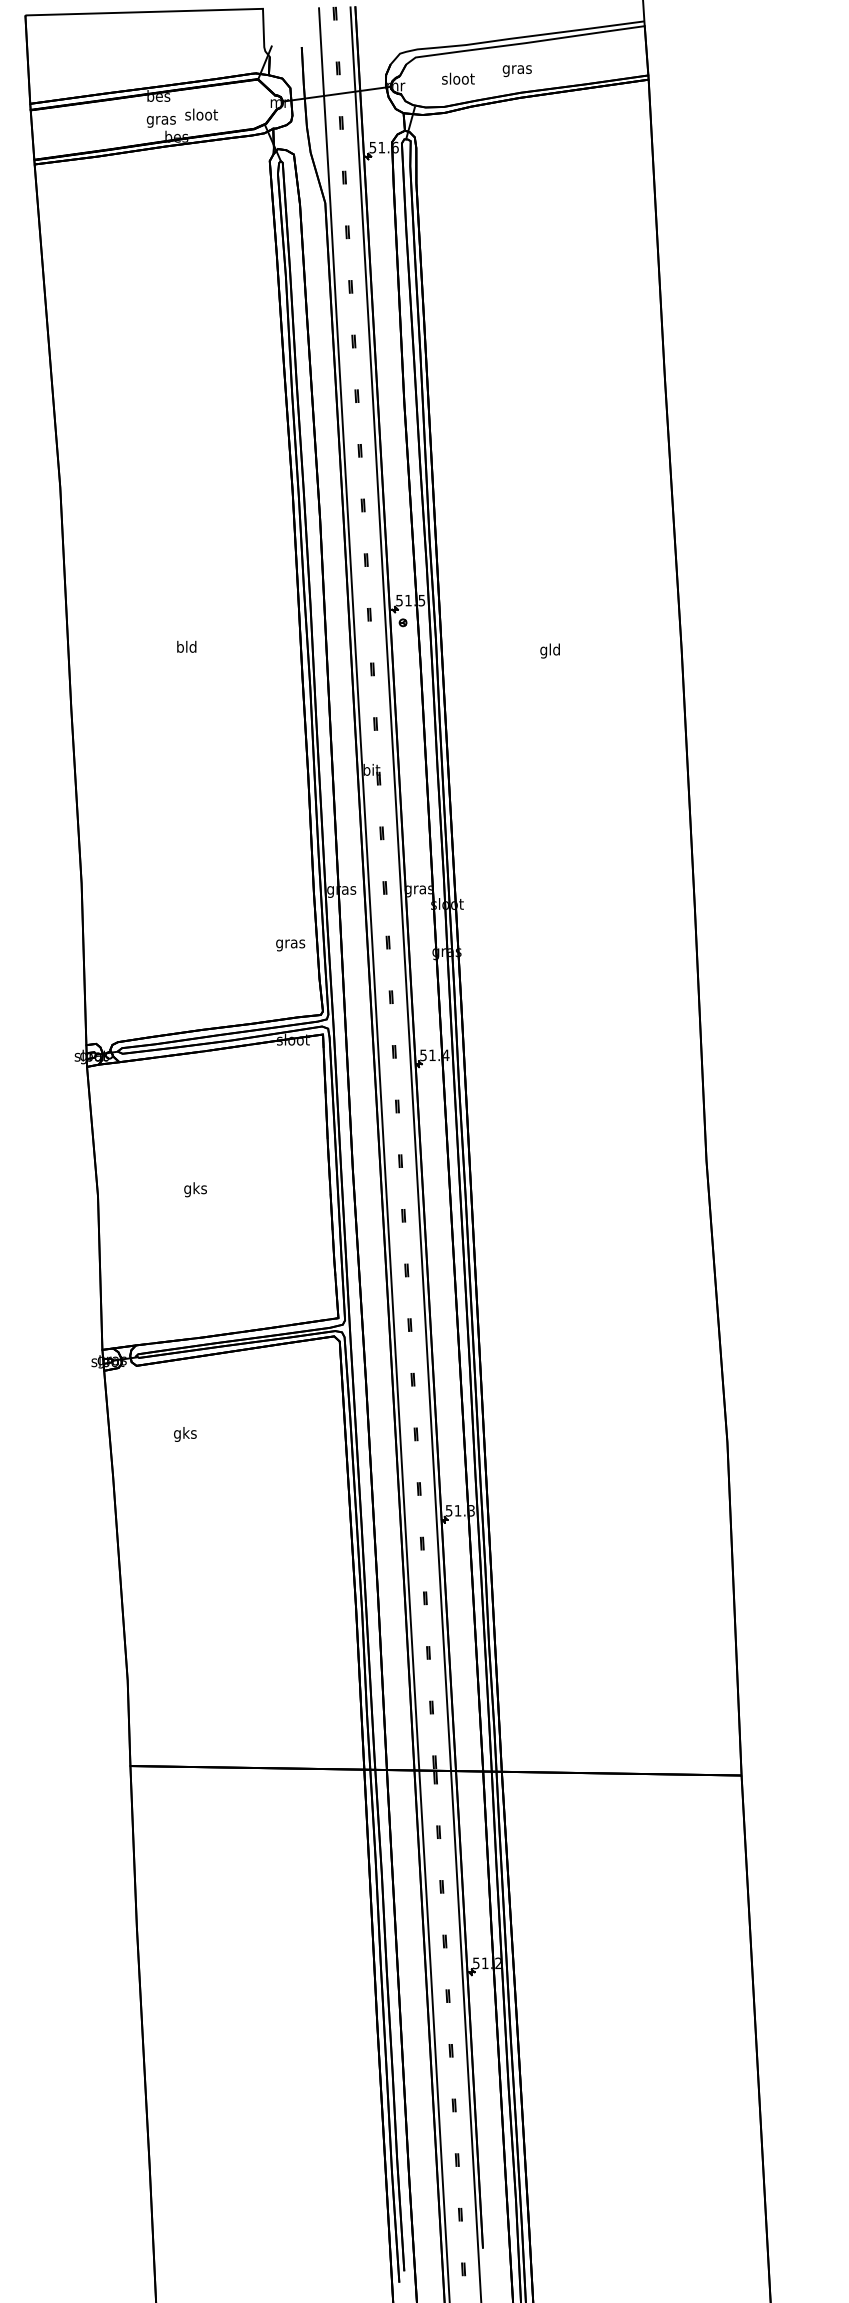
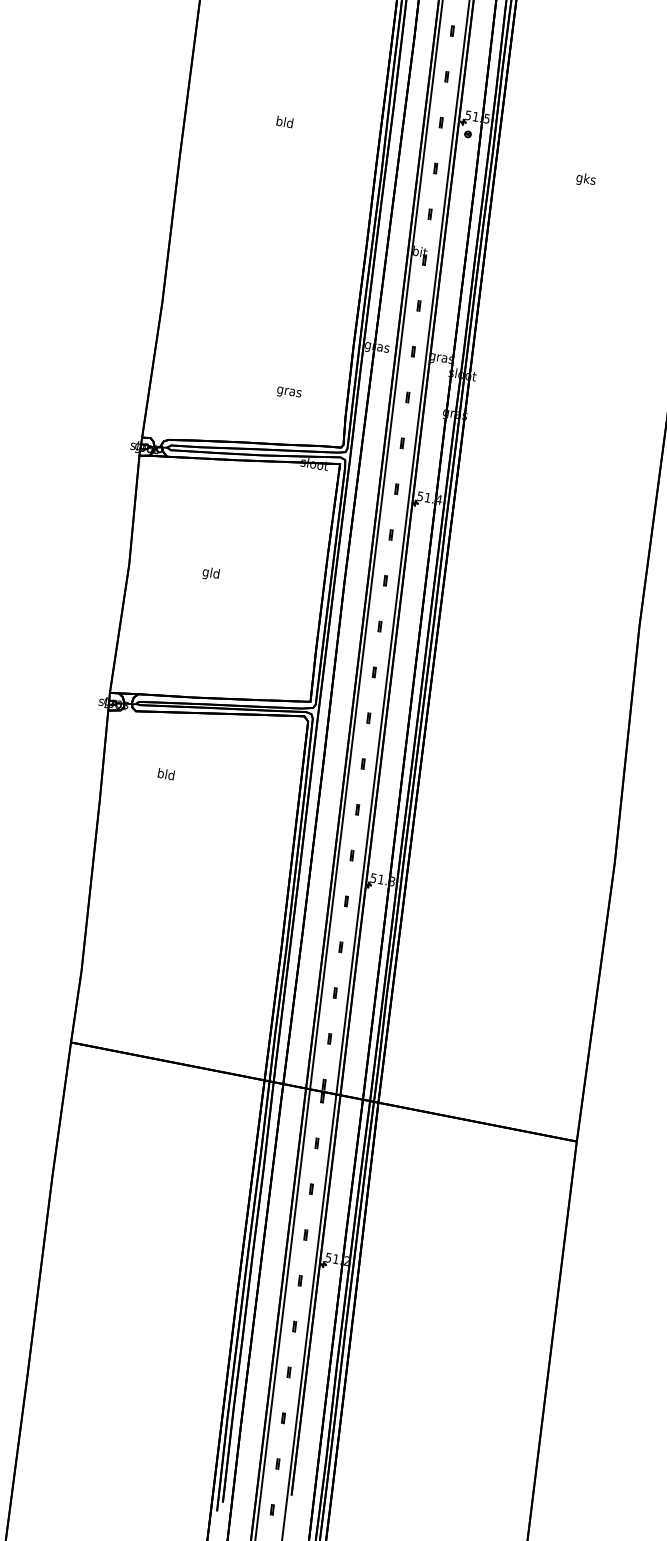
text: (550, 650) -> (586, 179), gld -> gks
text: (290, 945) -> (289, 393), moved
text: (195, 1189) -> (211, 573), gks -> gld
text: (185, 1434) -> (166, 775), gks -> bld

